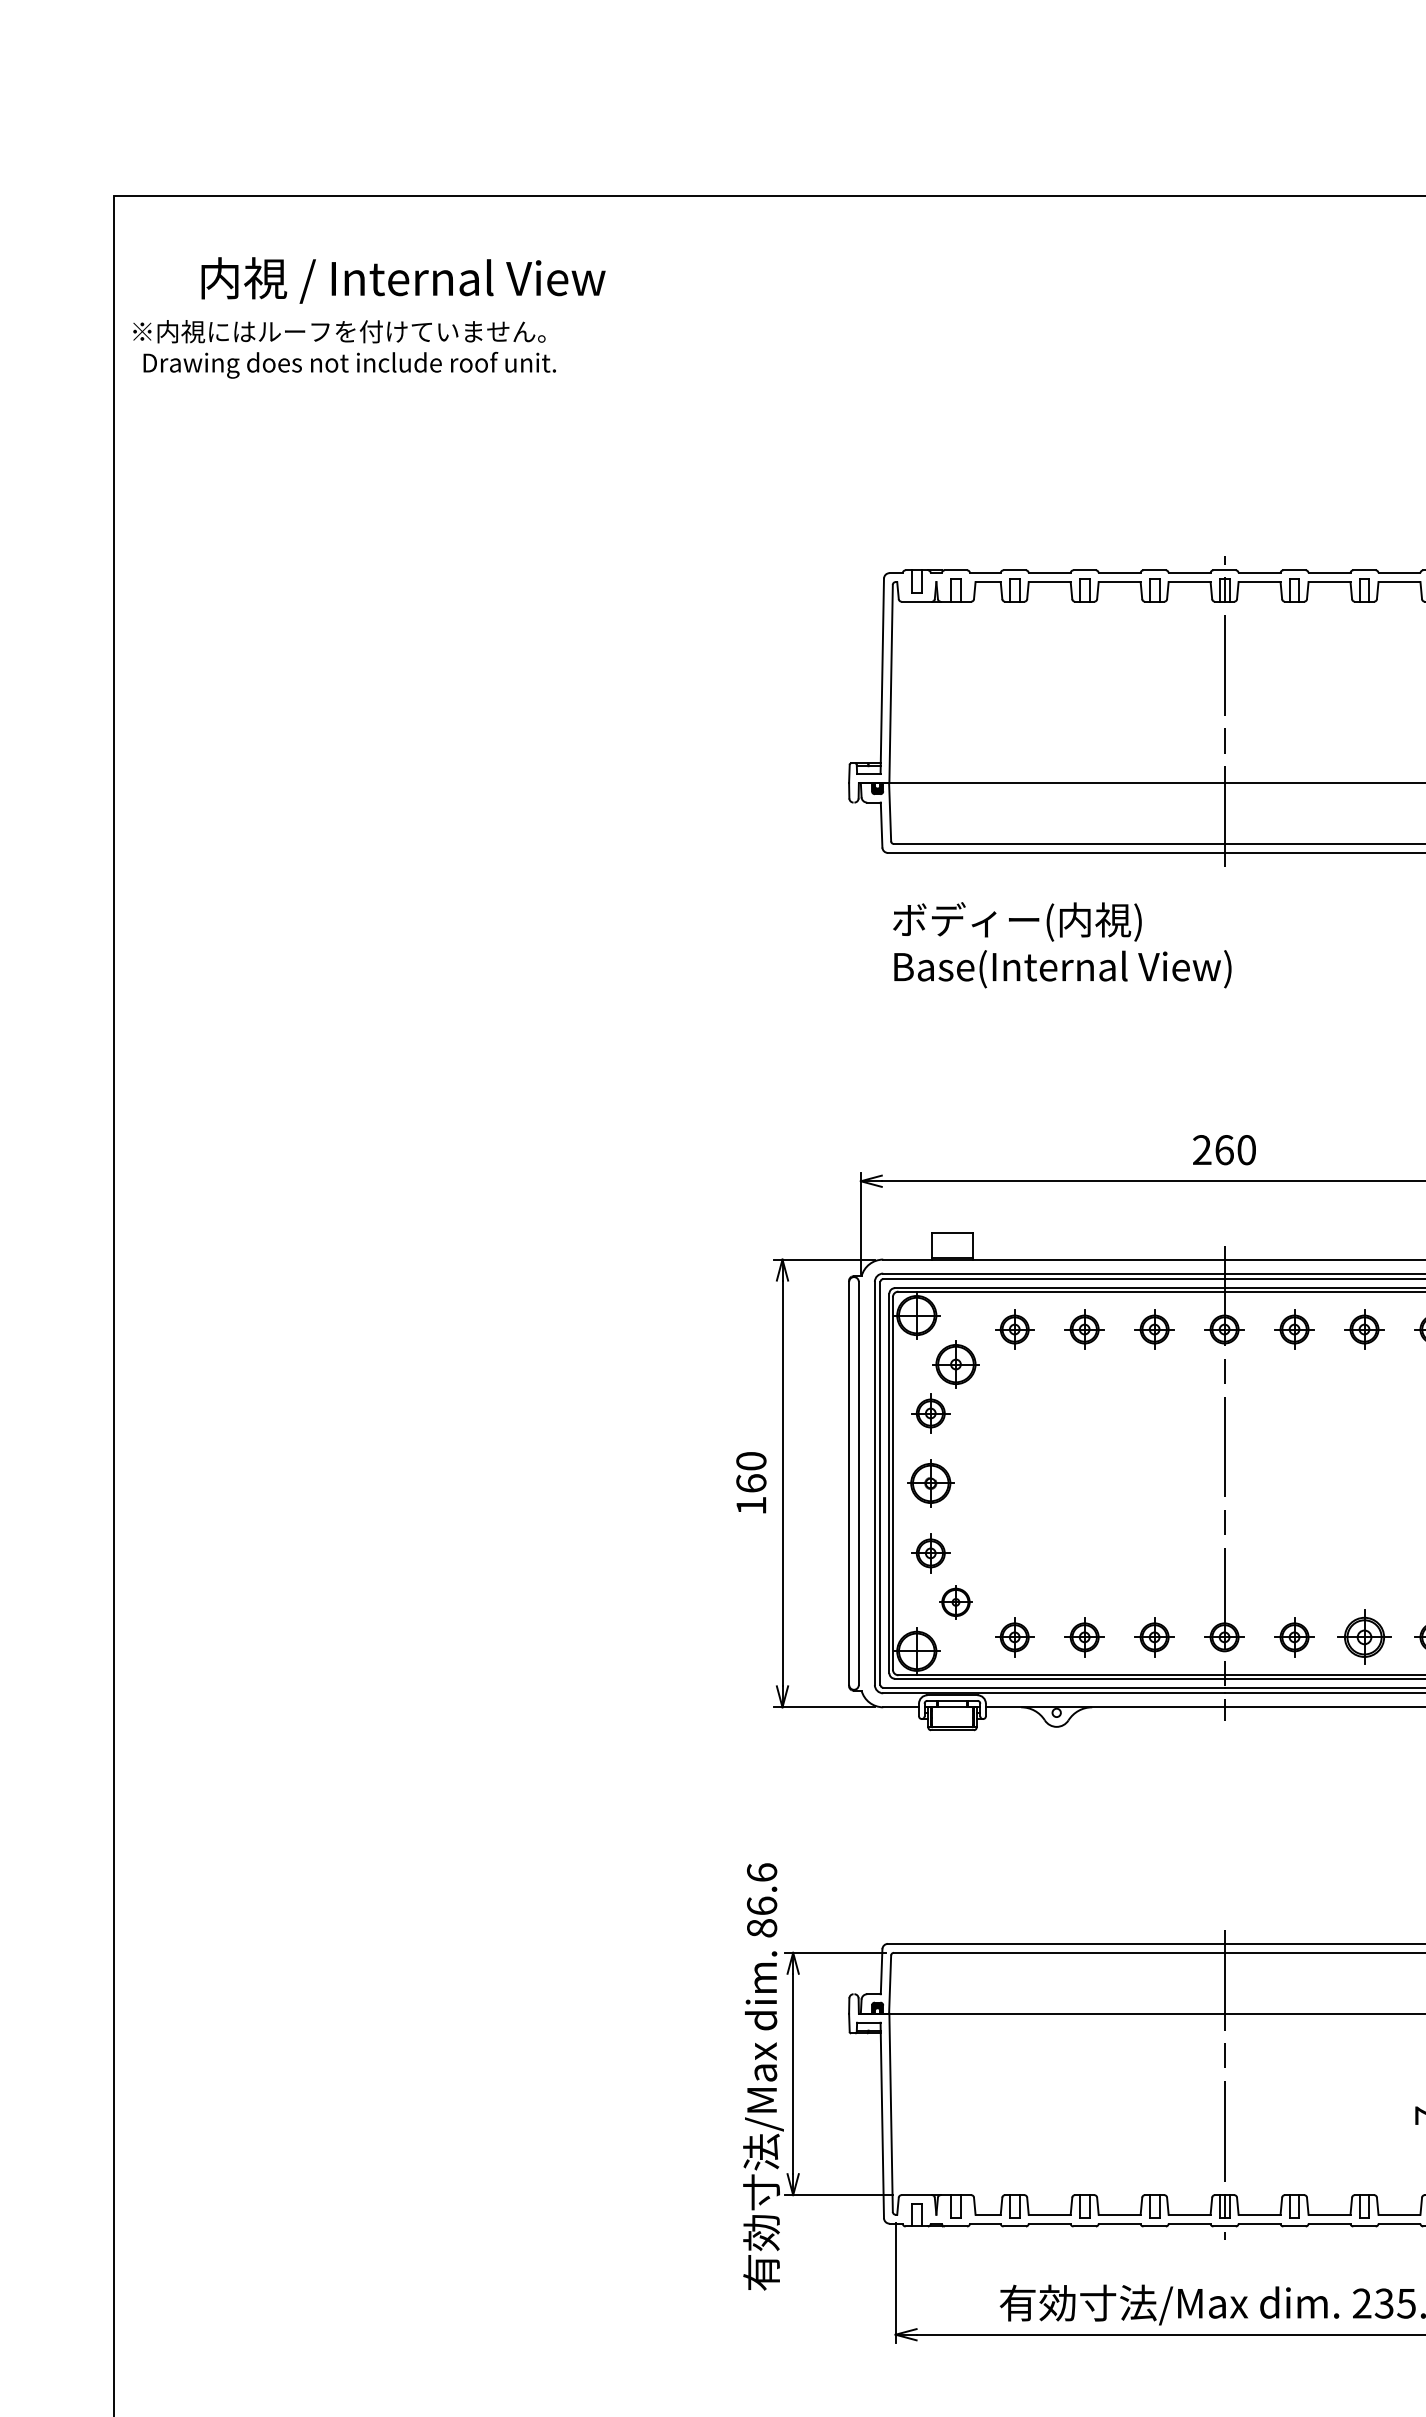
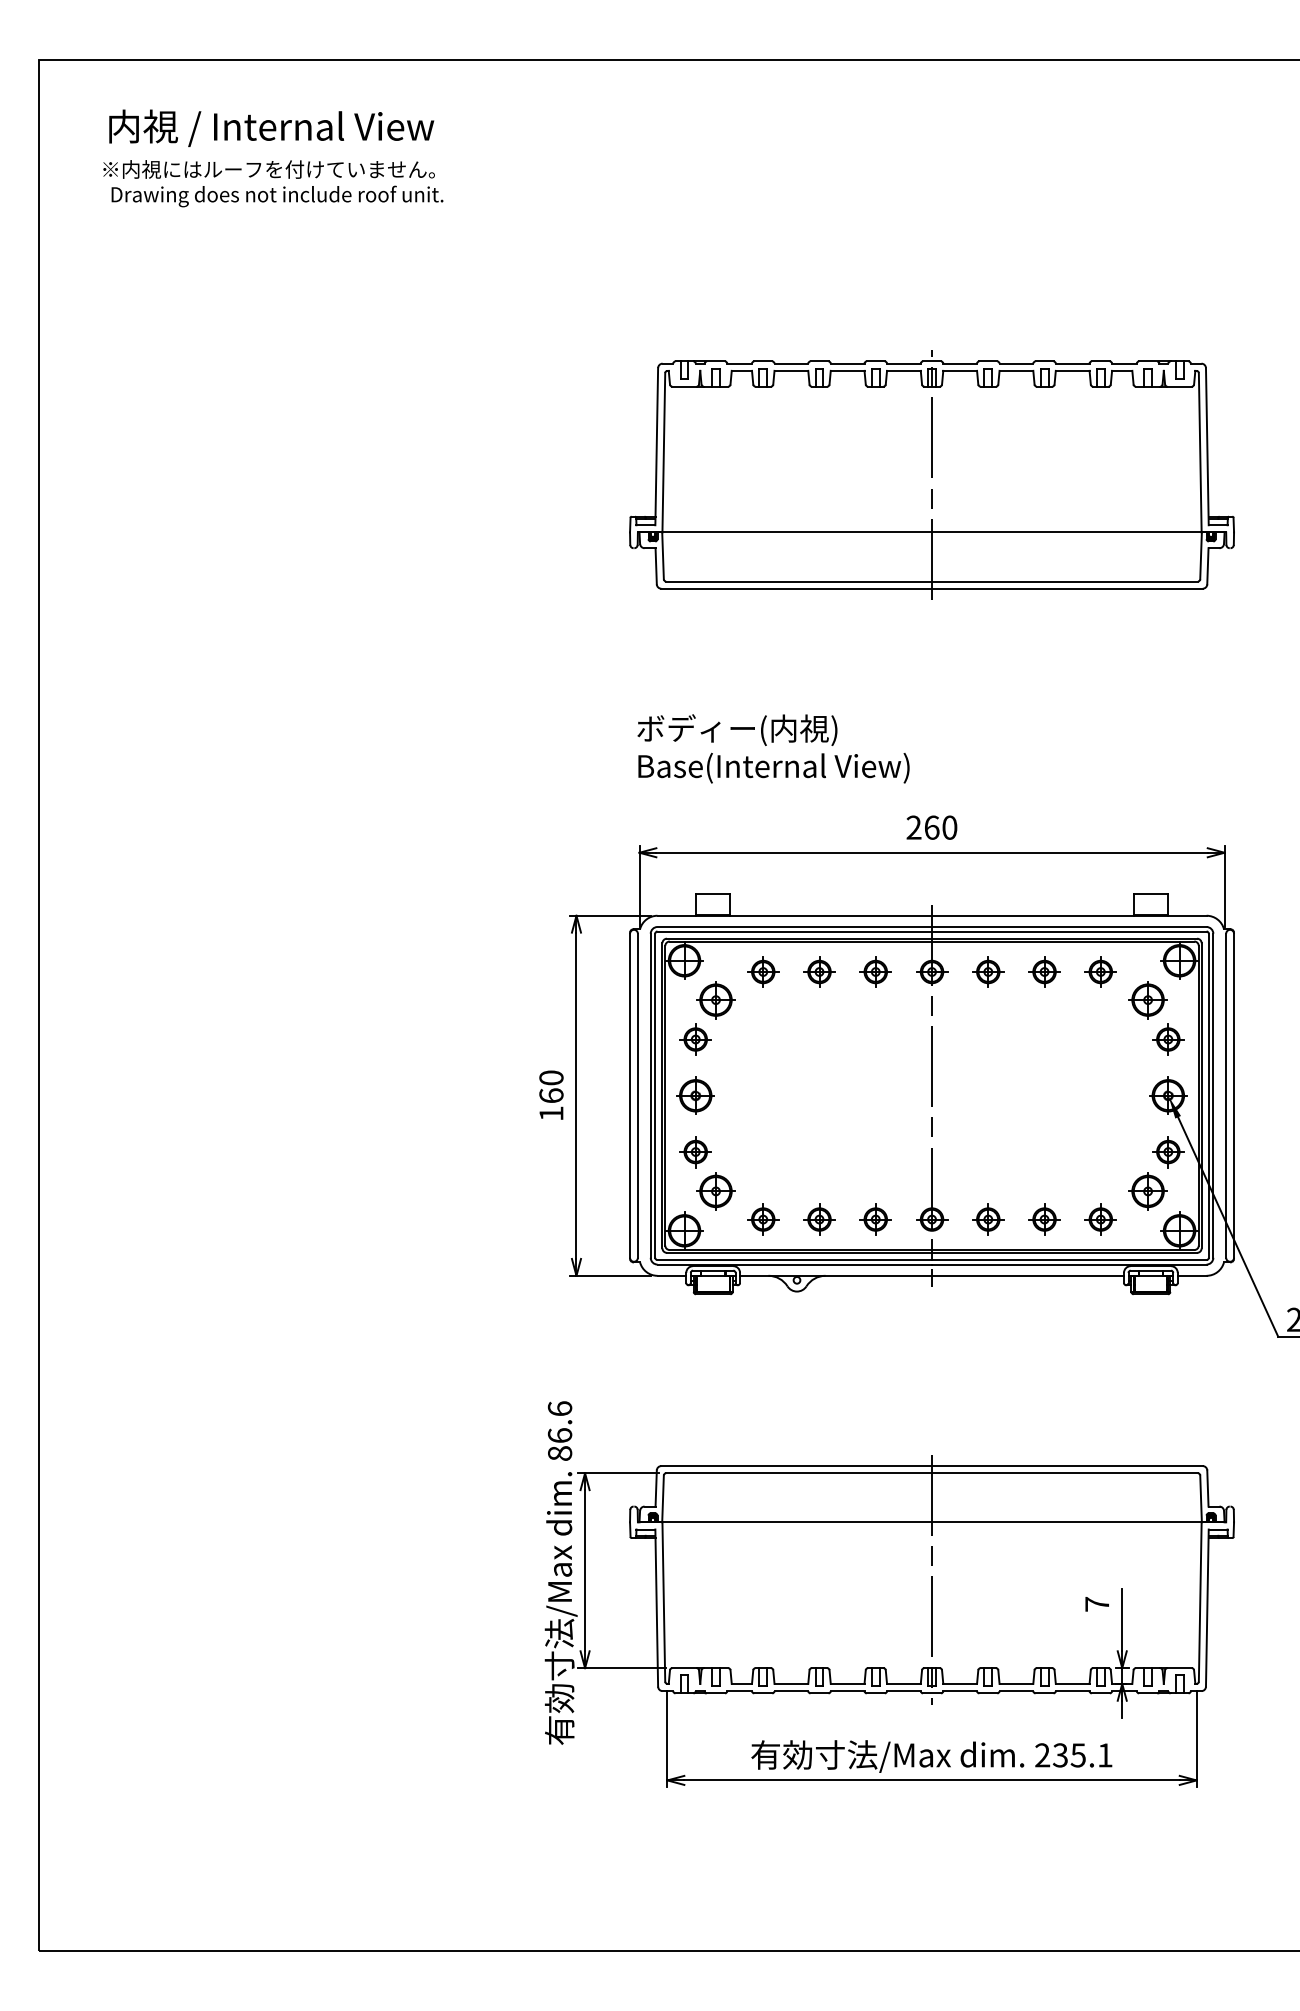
text: (344, 349) -> (273, 183), moved
text: (1062, 944) -> (773, 748), moved
part: (955, 1602) -> (715, 1191), size x1.43
part: (1364, 1637) -> (1044, 1219), size x0.71

